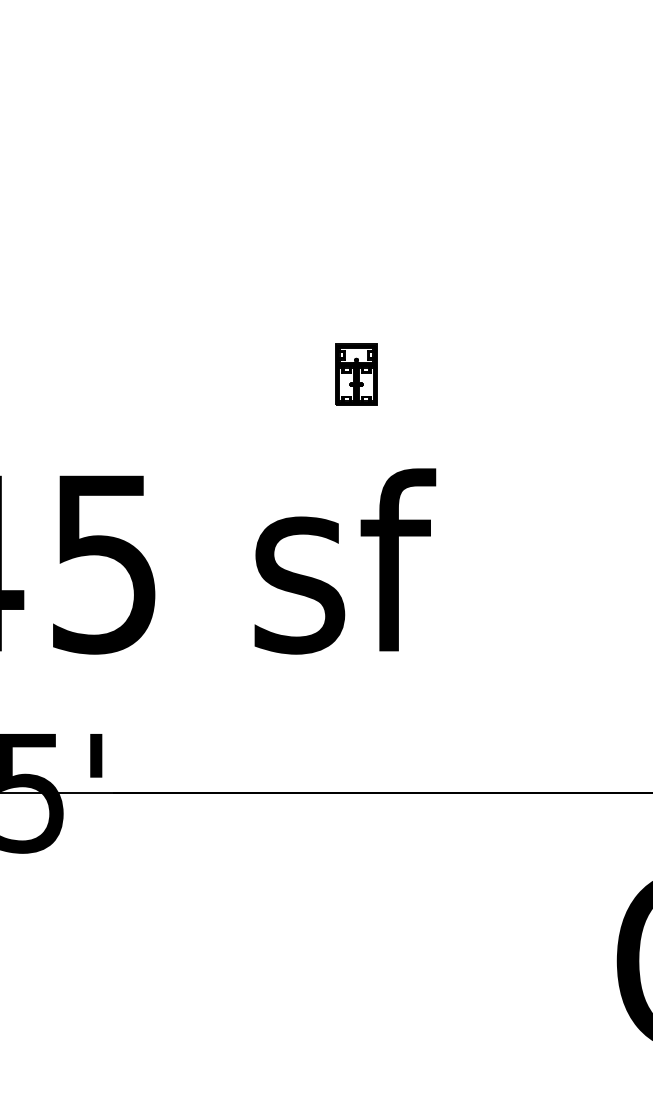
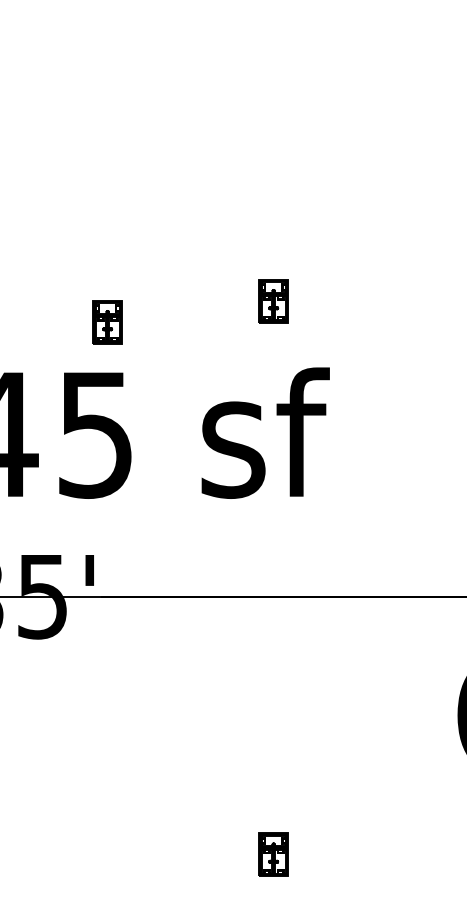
part: (121, 404) -> (107, 322), added

